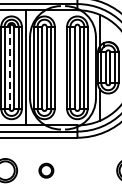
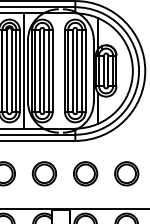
line: (9, 68) -> (7, 71), dashed -> solid
part: (45, 170) -> (43, 173), size x1.67
part: (87, 170) -> (85, 173), added

